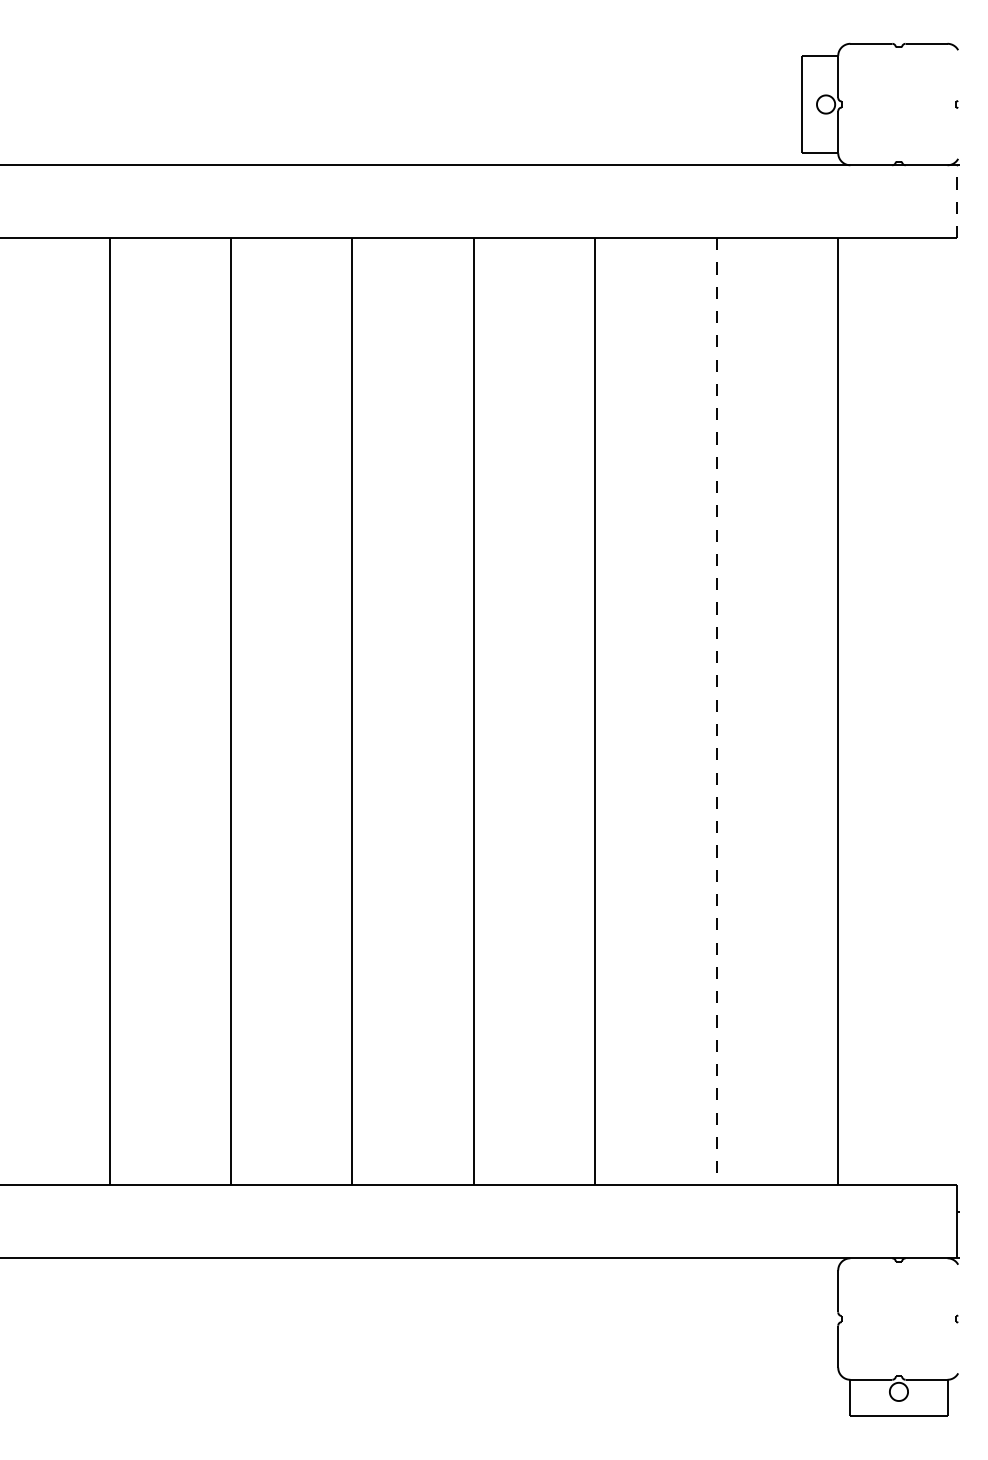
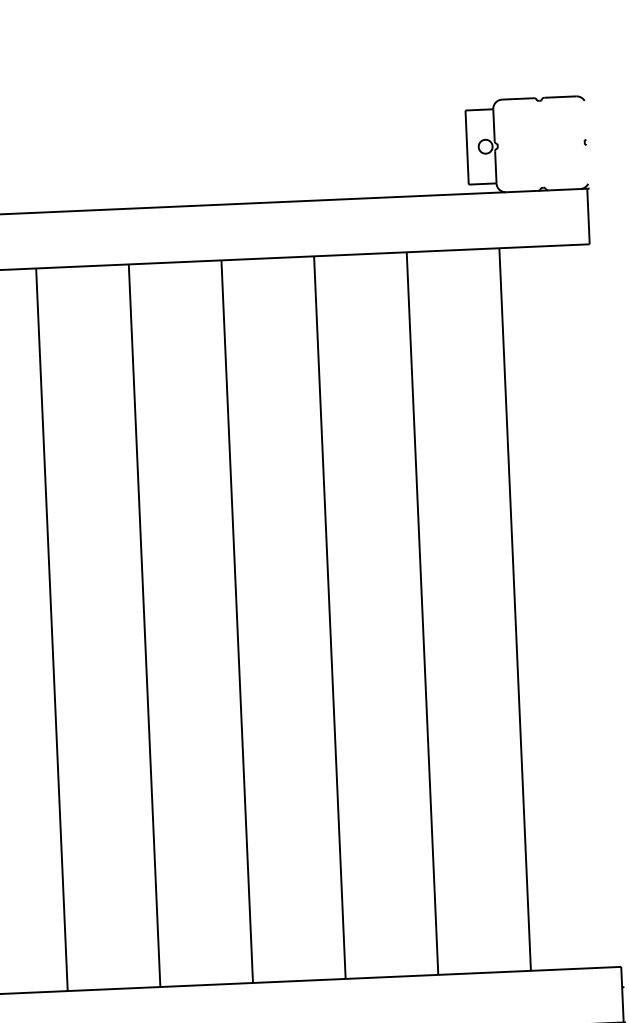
line: (956, 201) -> (588, 216), dashed -> solid
line: (716, 711) -> (422, 613), dashed -> solid

